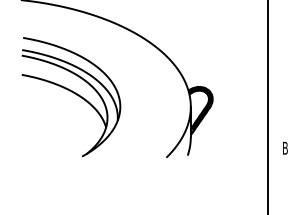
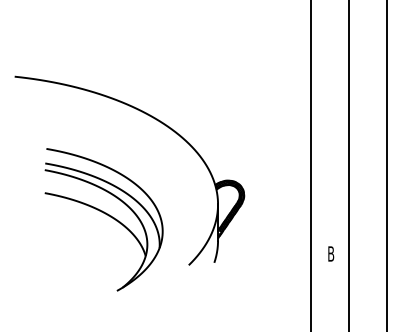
part: (70, 96) -> (103, 219), moved

